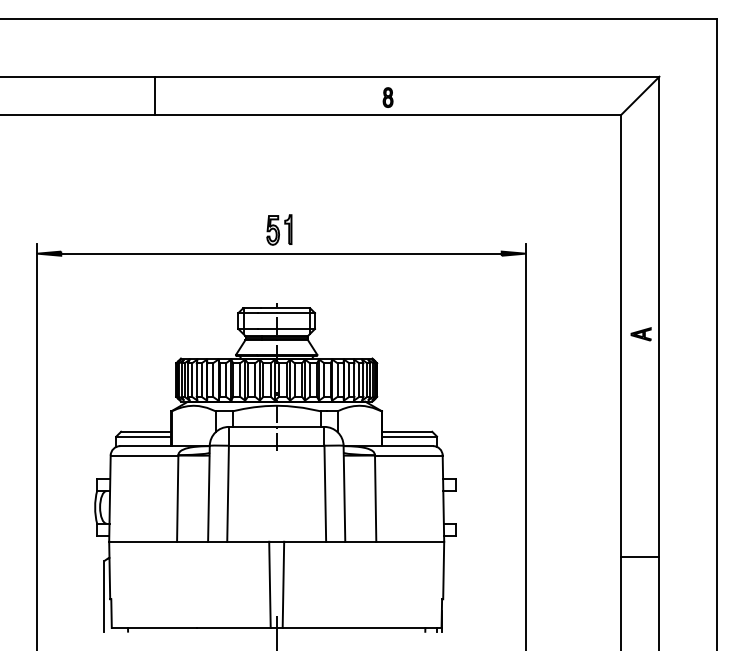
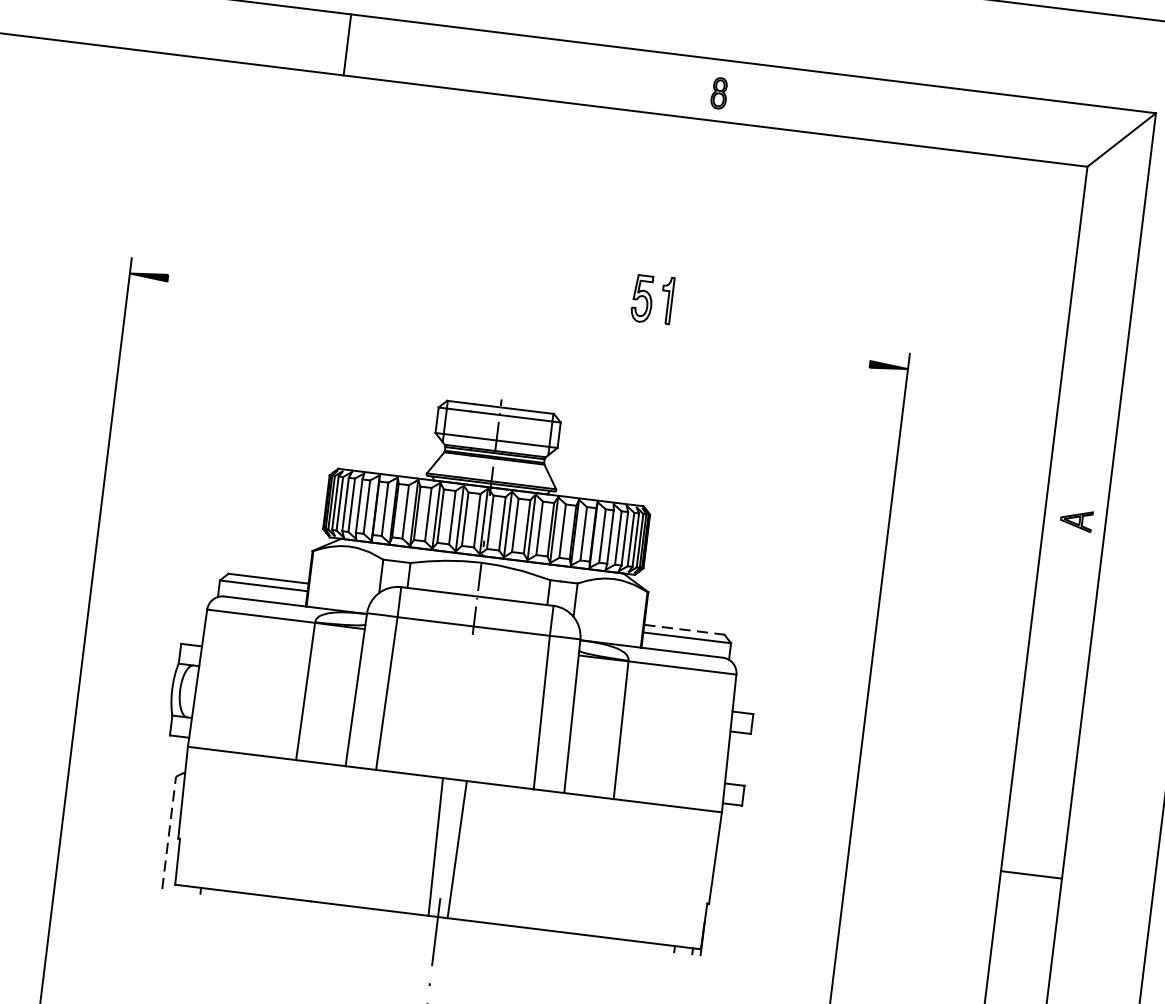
part: (279, 229) -> (652, 298), moved
line: (281, 253) -> (519, 321), removed
line: (407, 431) -> (685, 629), solid -> dashed
line: (104, 595) -> (169, 831), solid -> dashed

